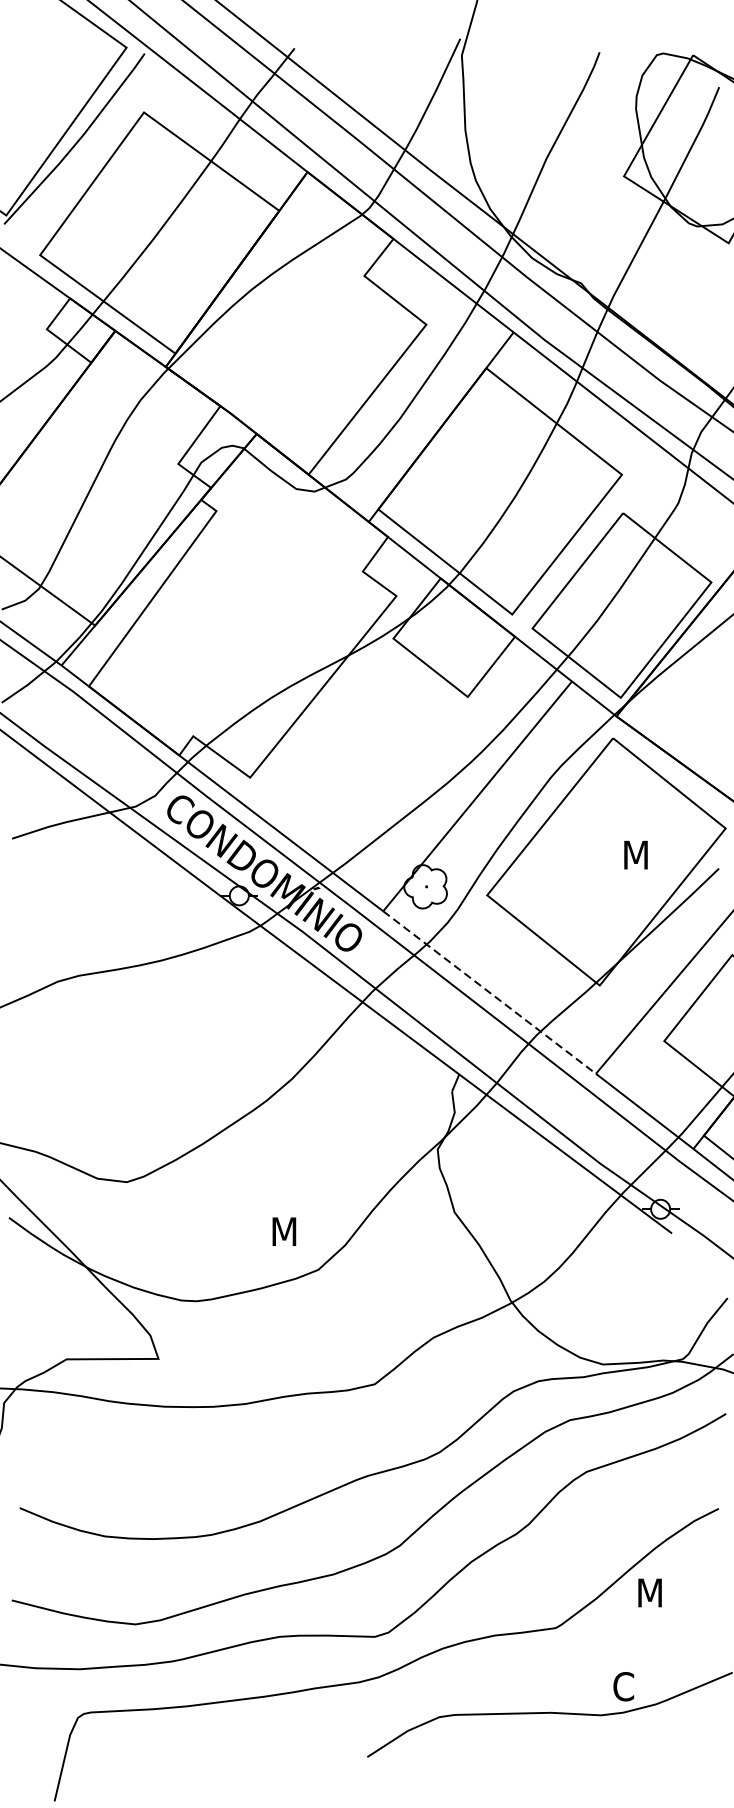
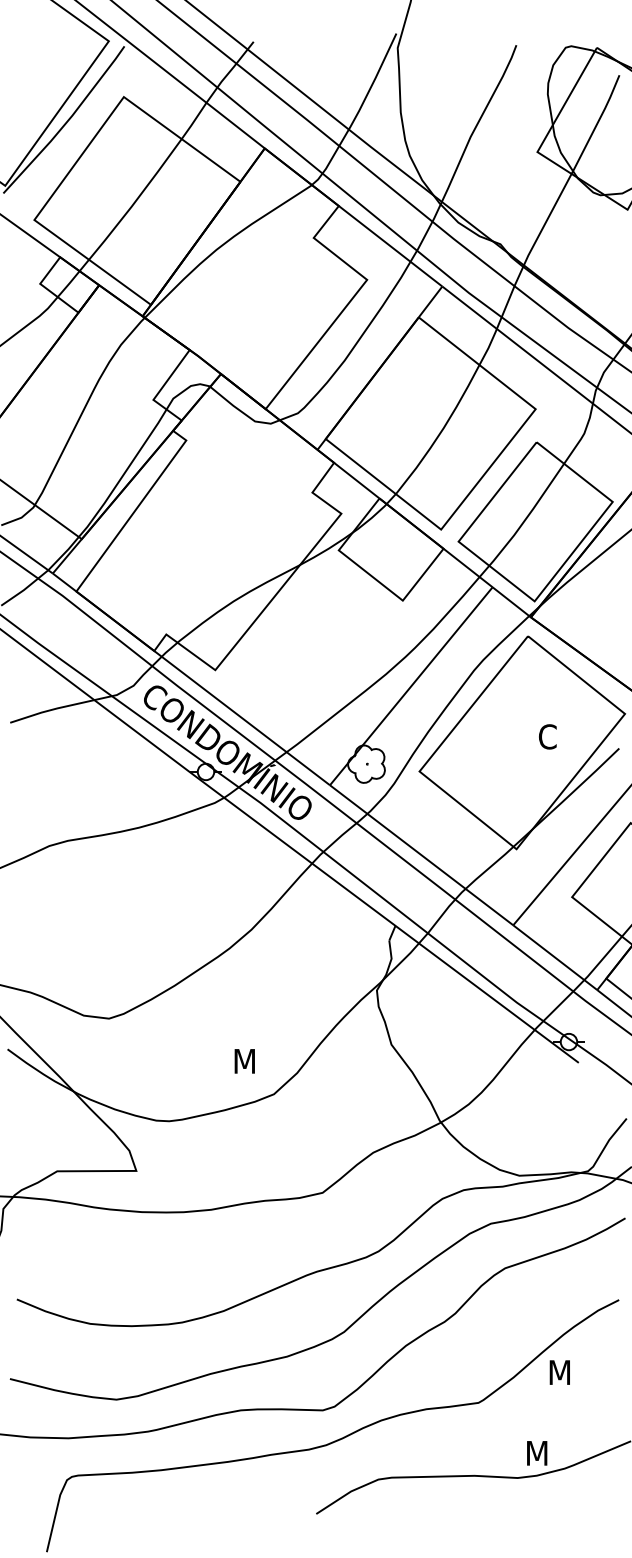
text: (635, 854) -> (547, 736), M -> C
line: (490, 992) -> (422, 855), dashed -> solid
text: (624, 1686) -> (537, 1453), C -> M

